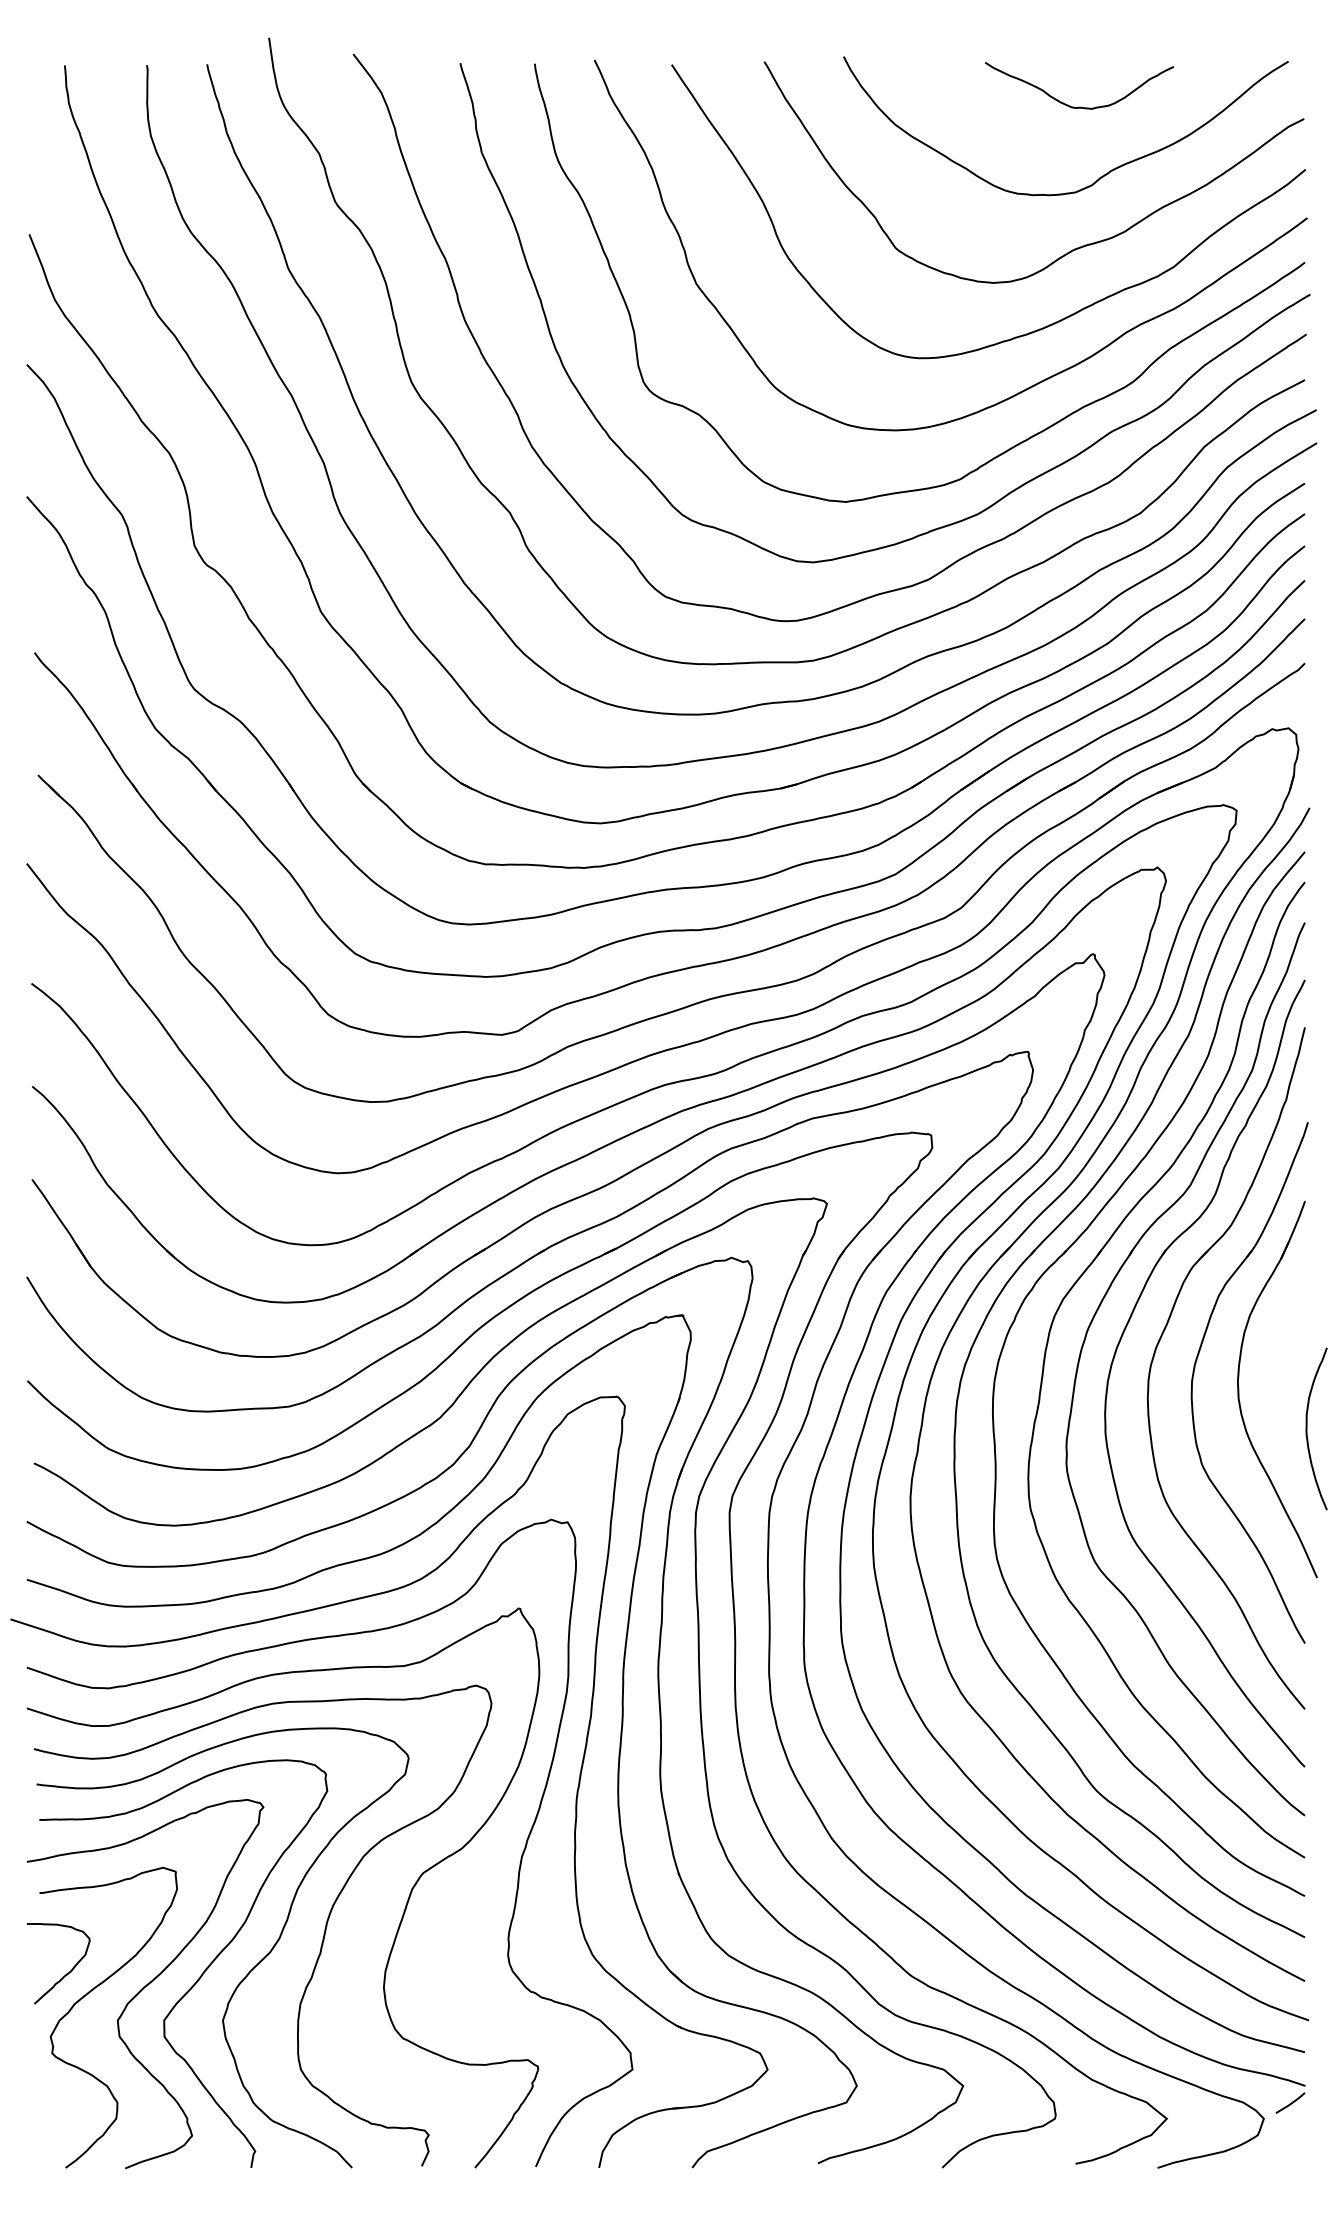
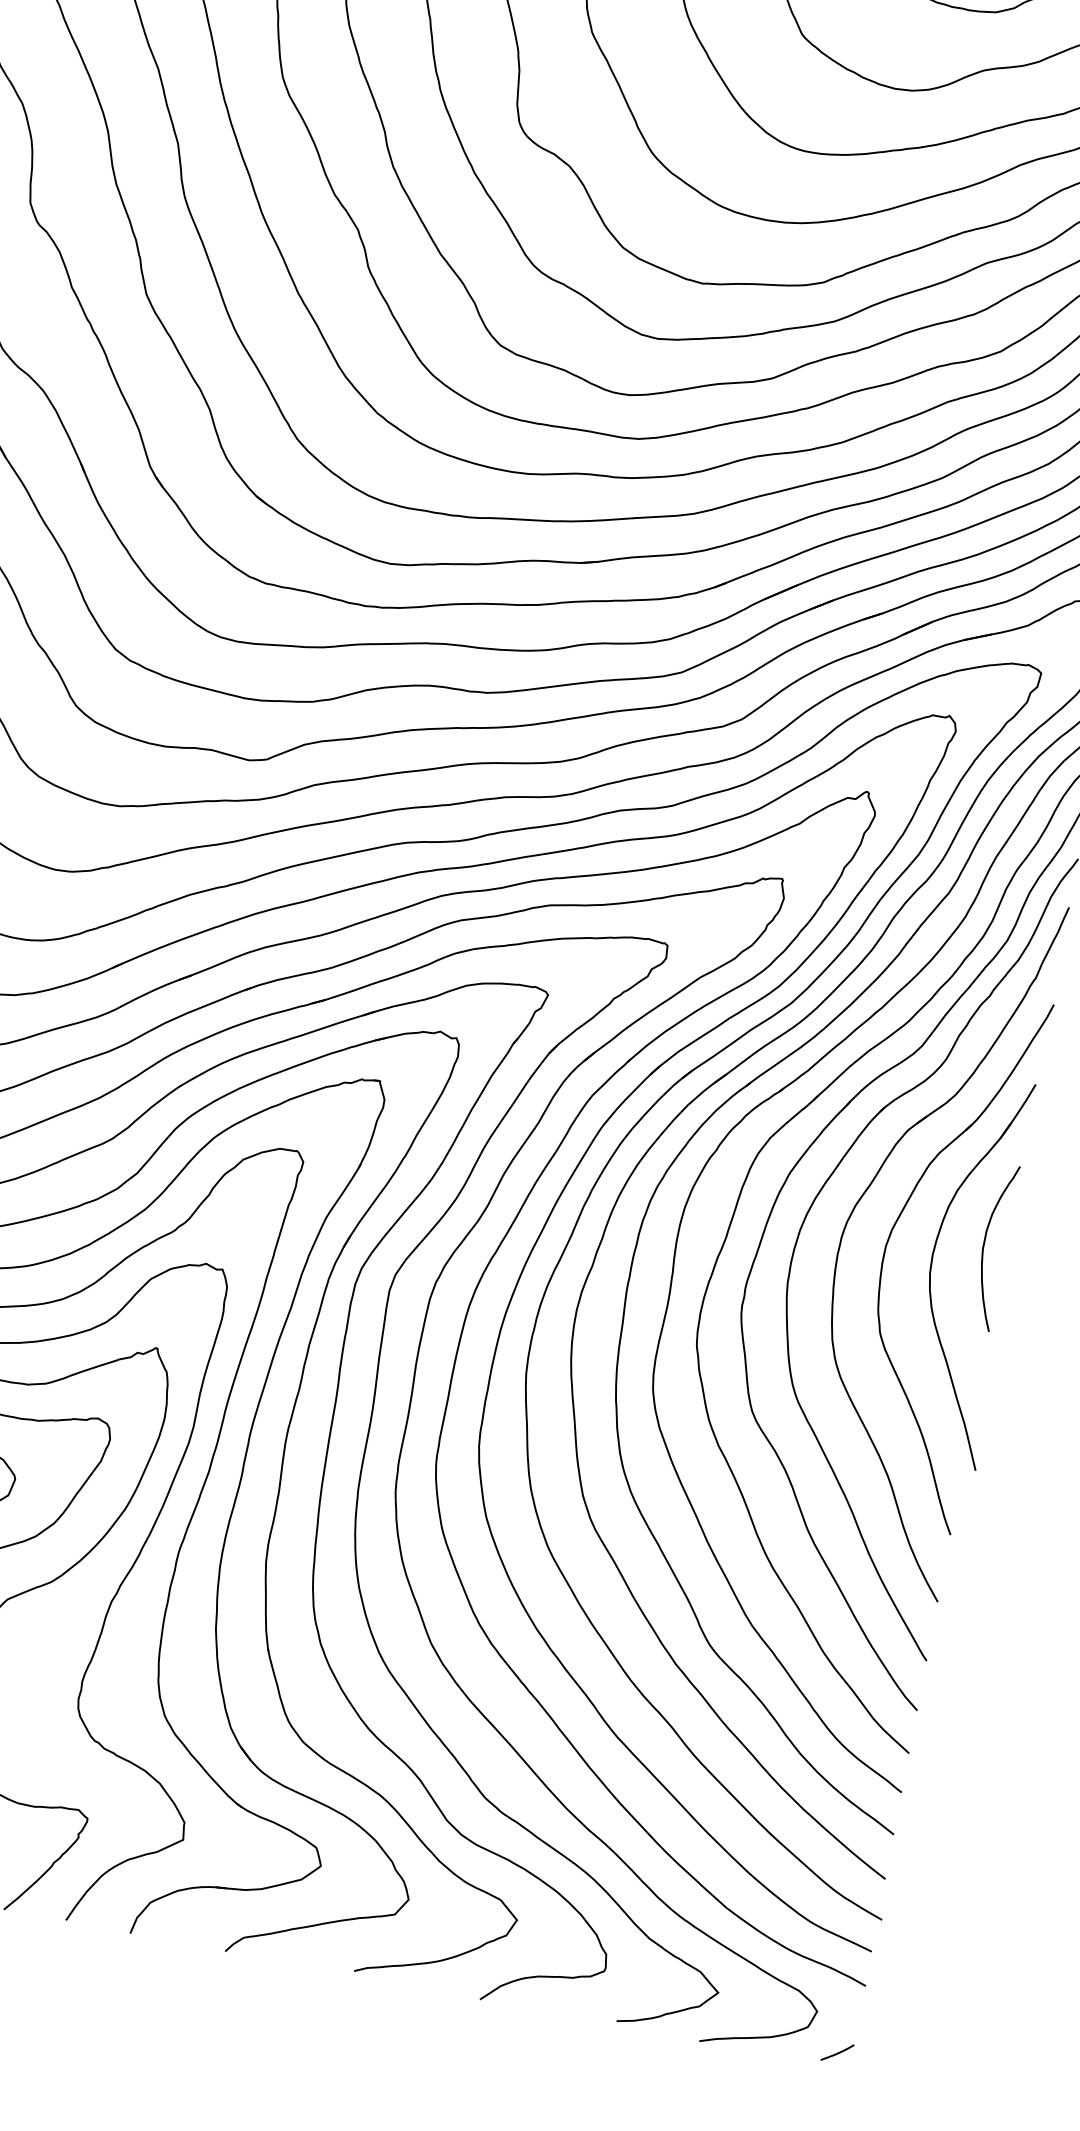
curve: (1307, 1428) -> (984, 1245), moved
line: (1291, 2102) -> (838, 2052), moved

